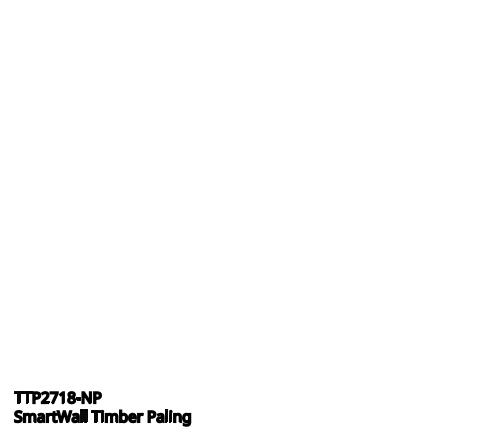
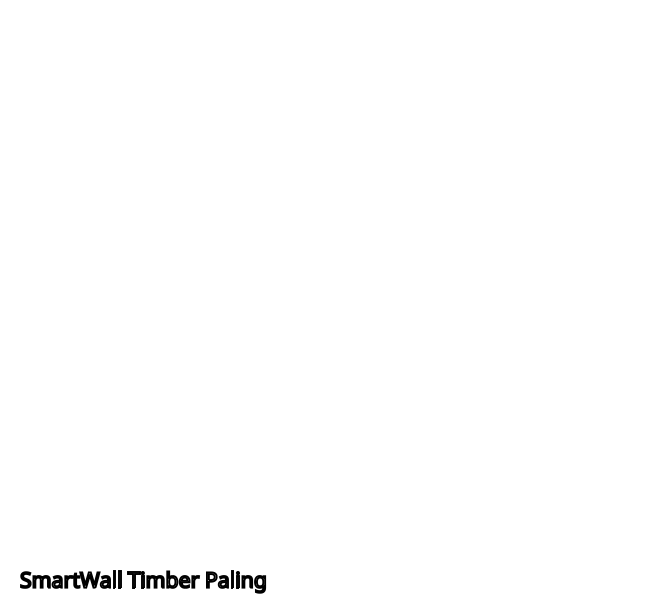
part: (57, 397) -> (80, 553), removed

